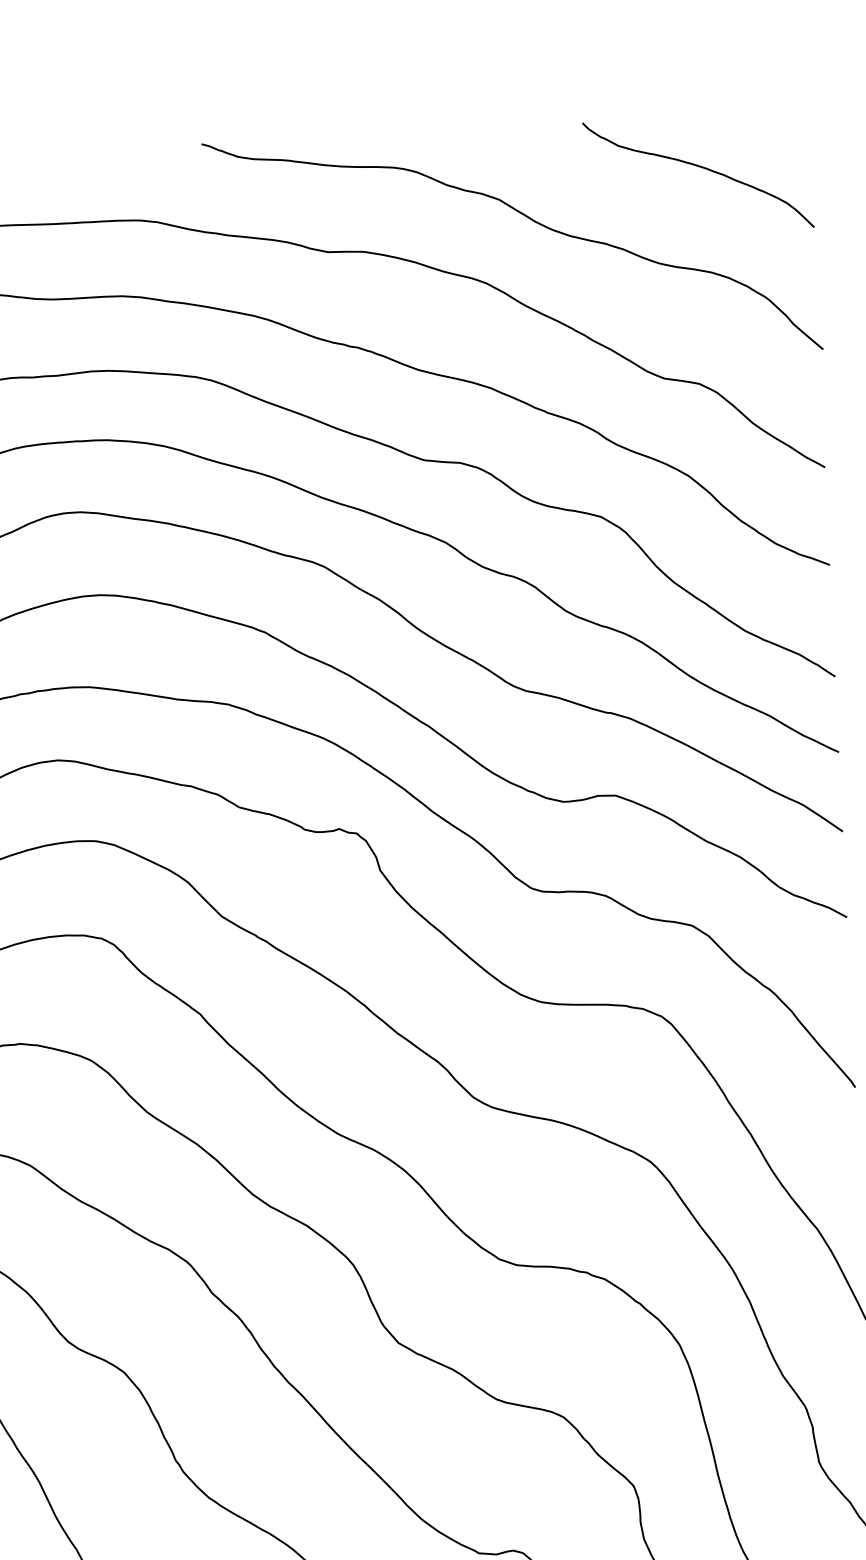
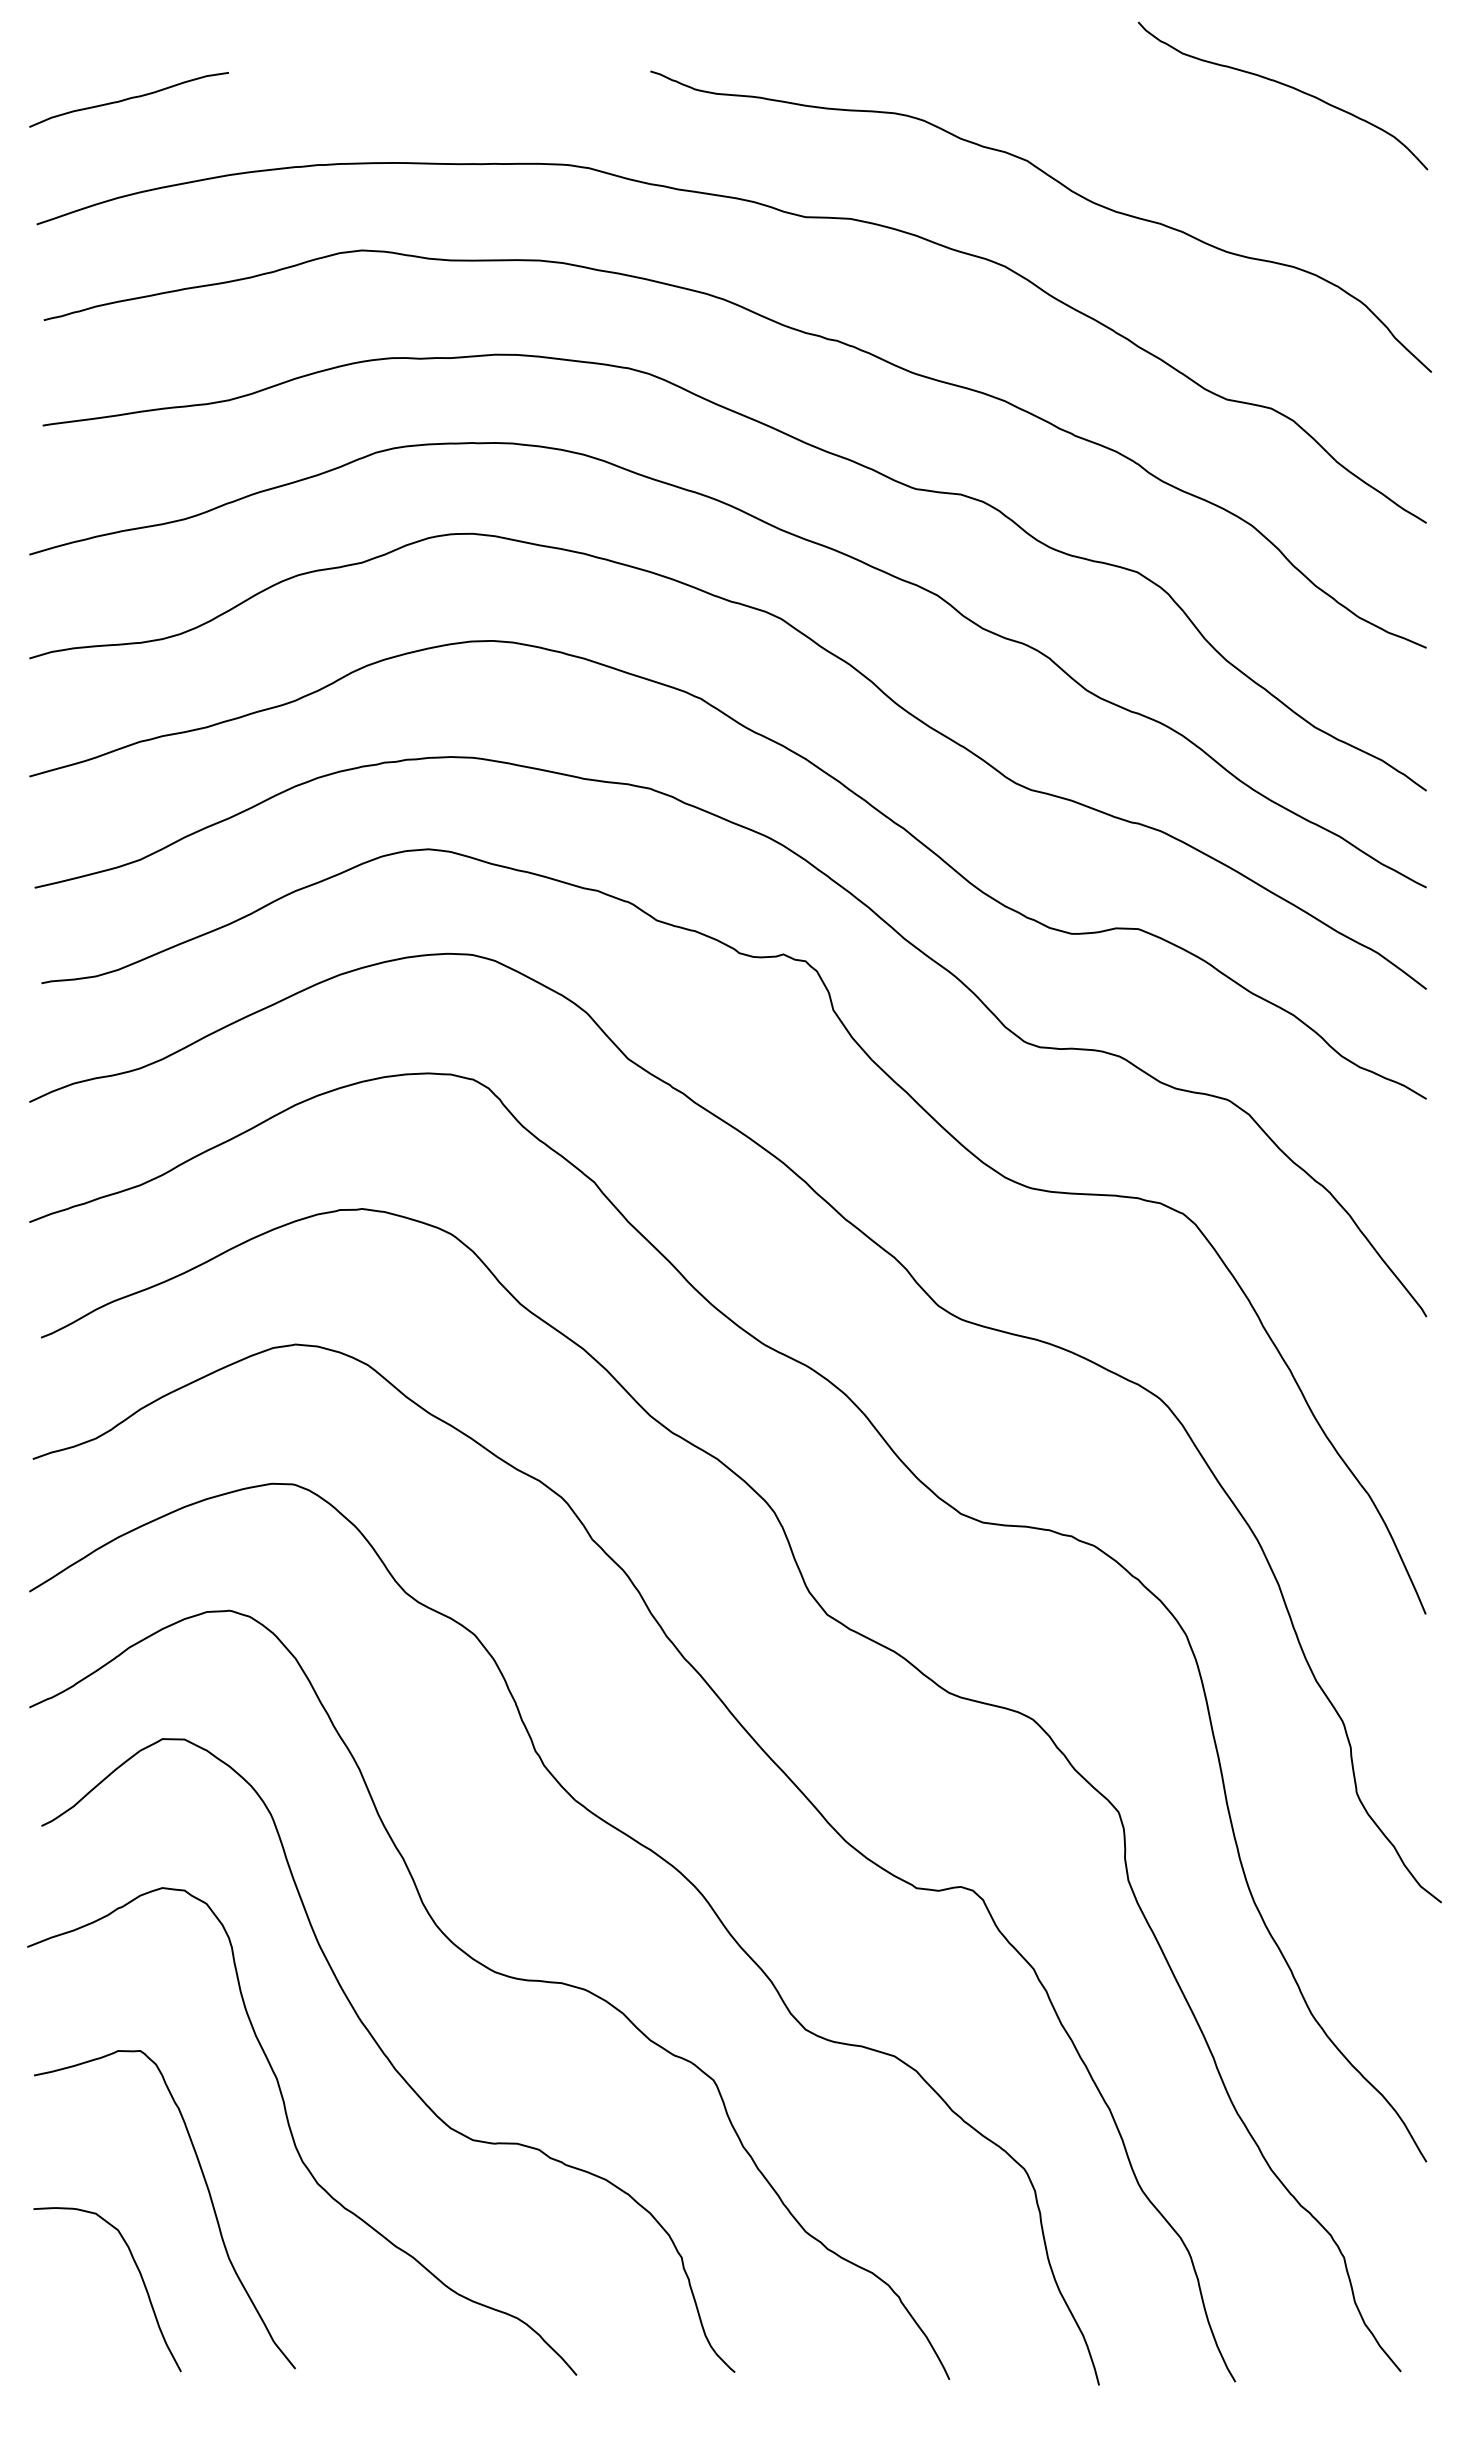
curve: (700, 167) -> (1286, 86), moved

